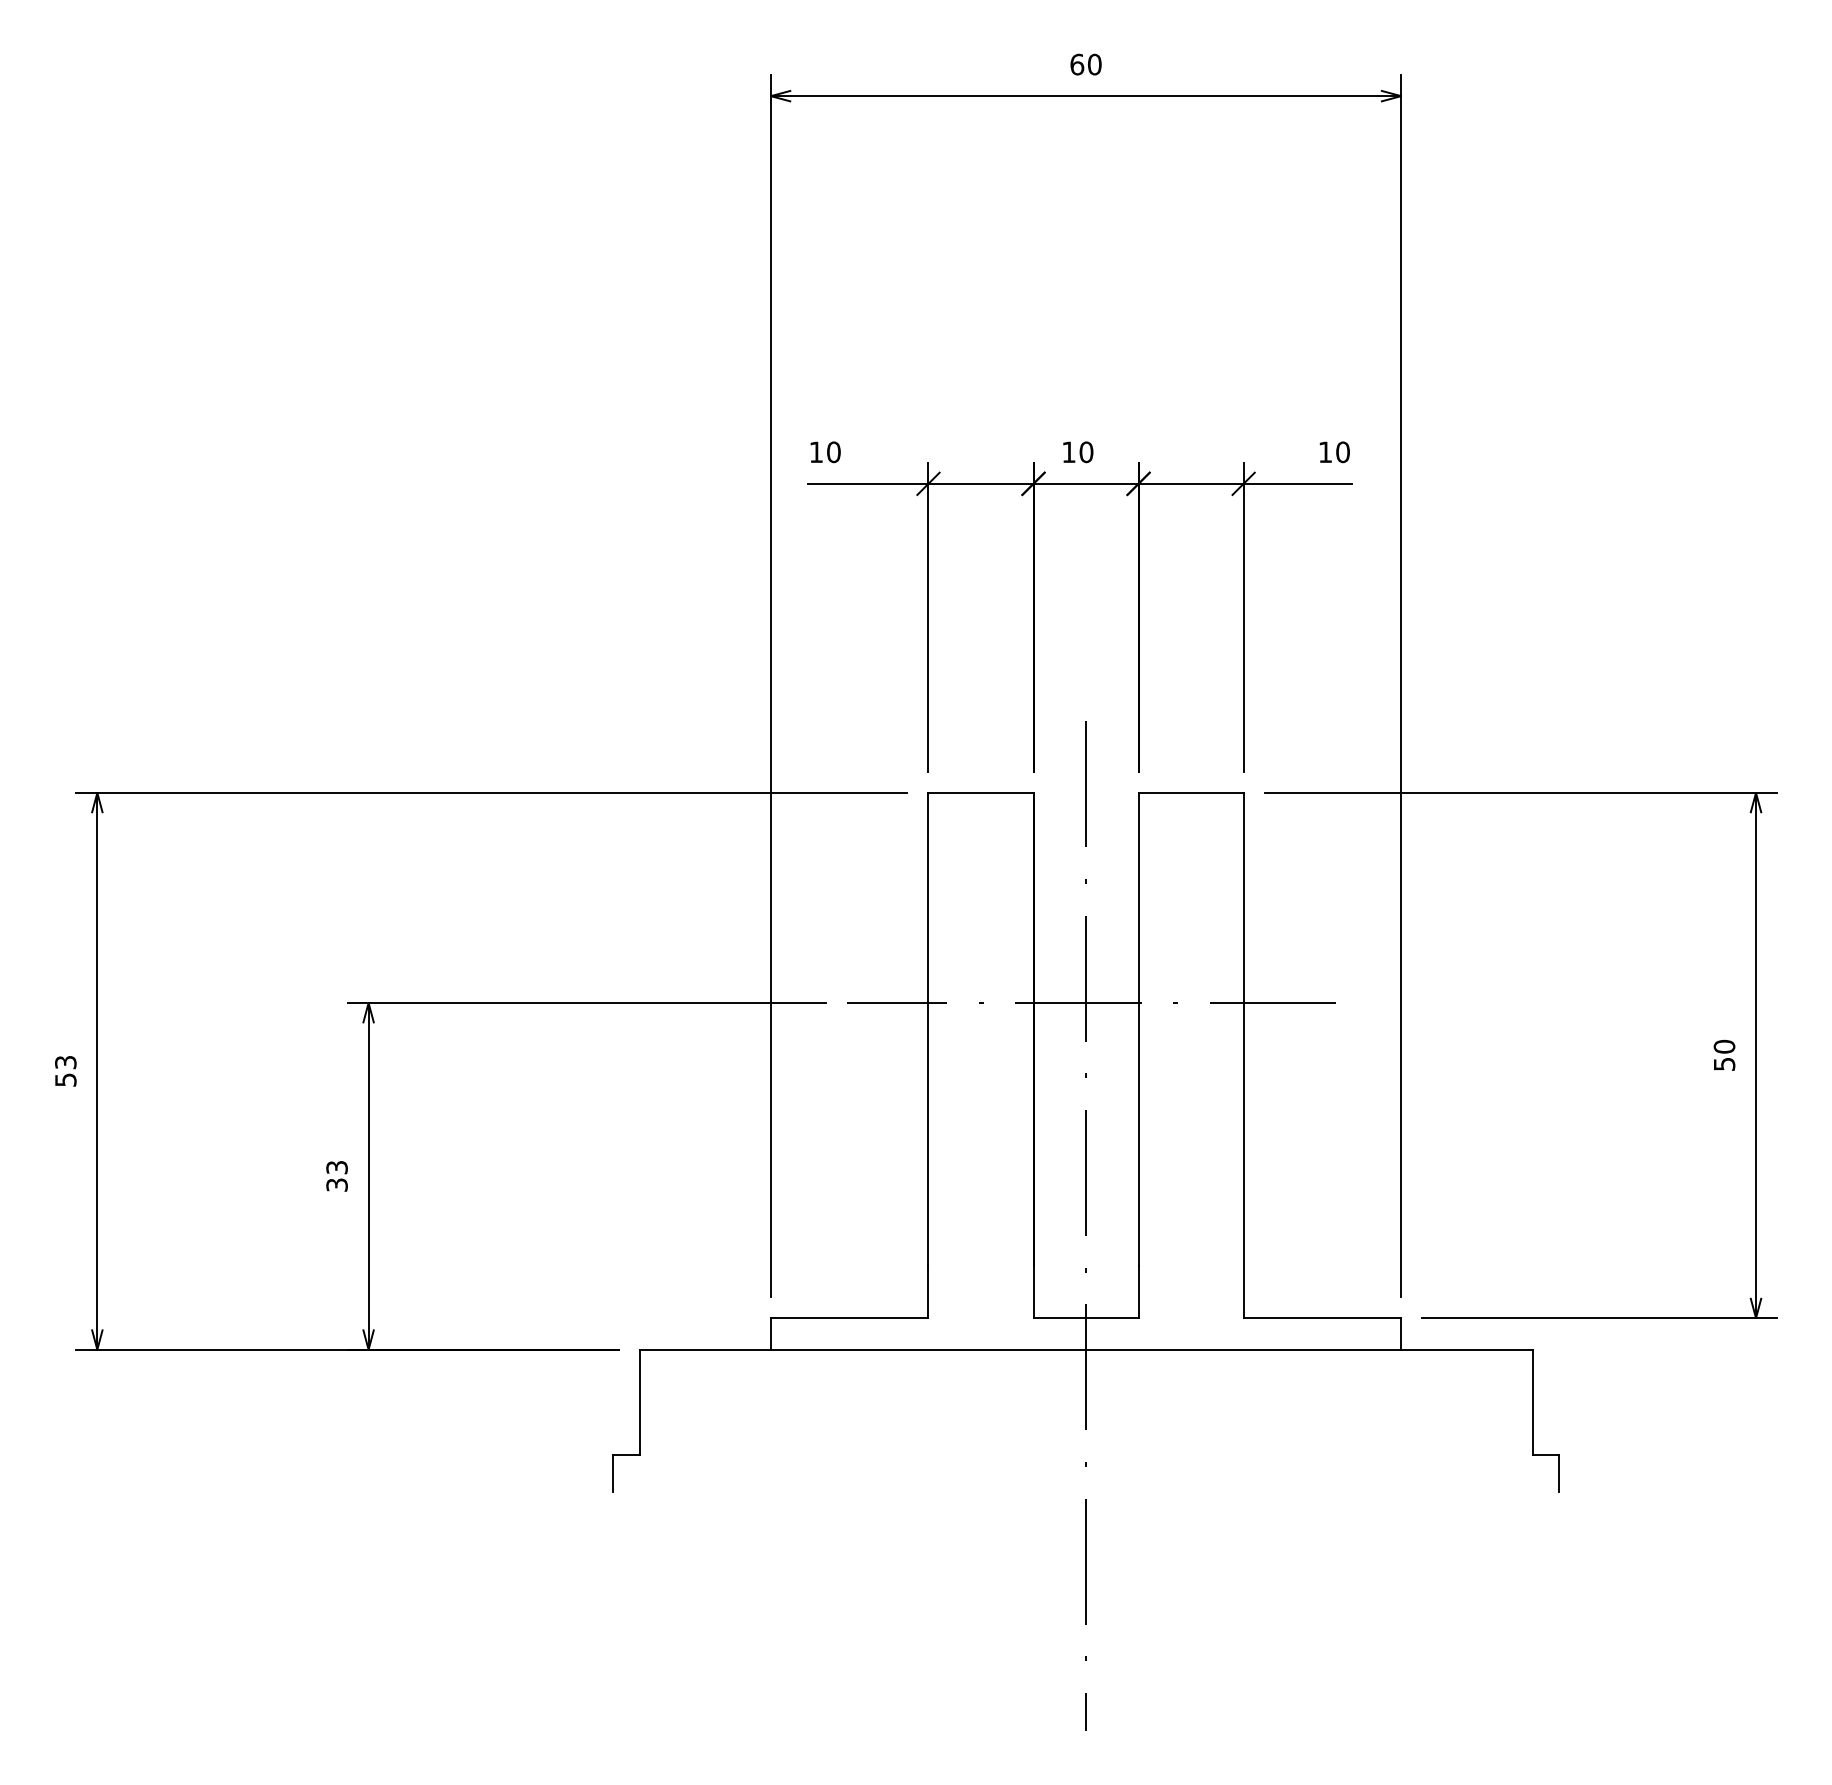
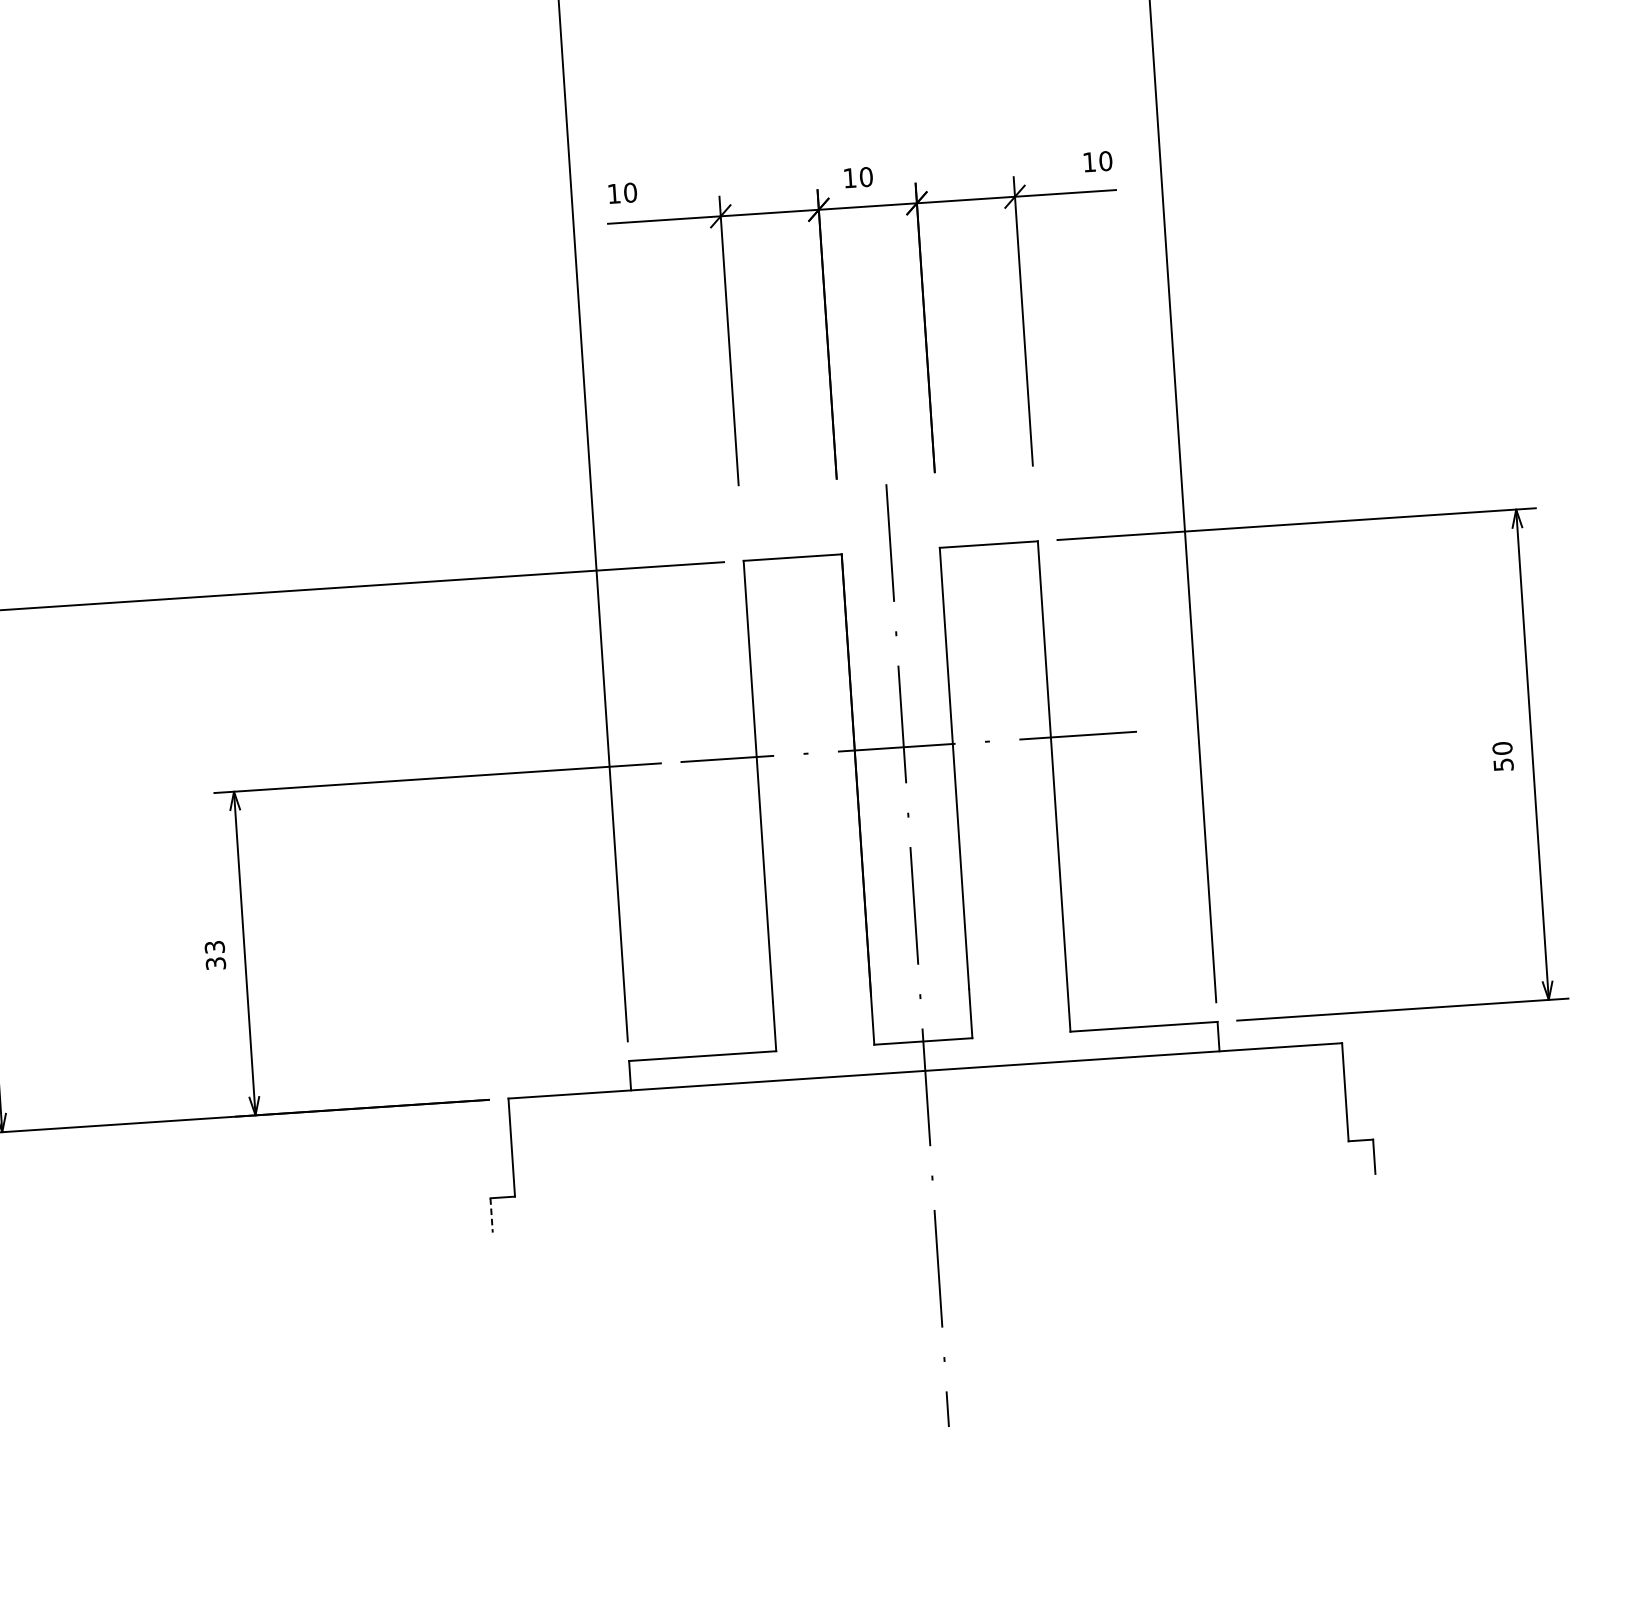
part: (1034, 606) -> (827, 324), moved
line: (613, 1473) -> (491, 1215), solid -> dashed

